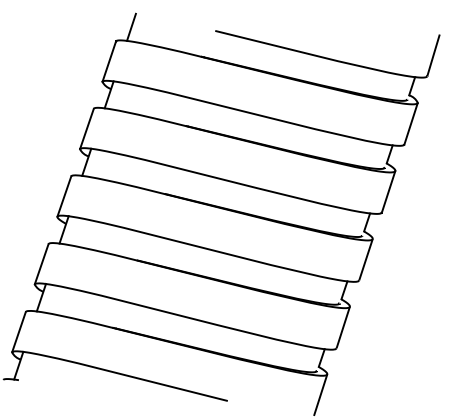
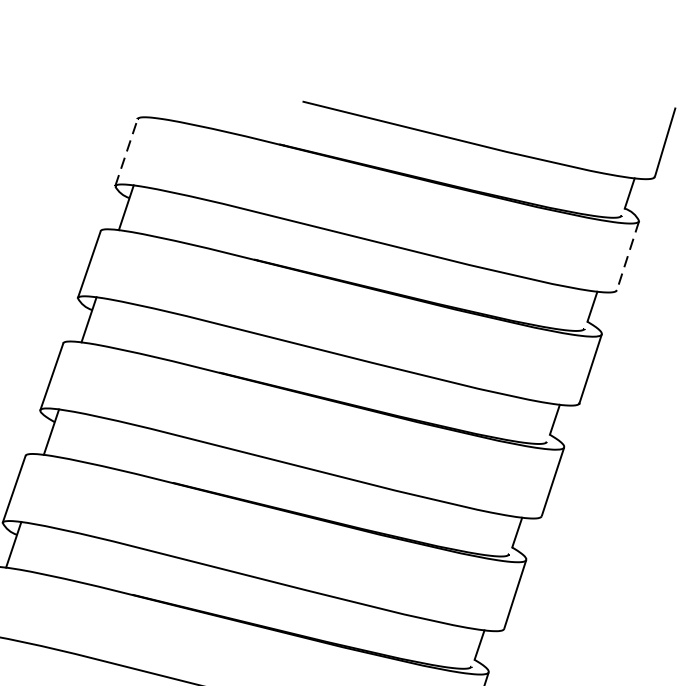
line: (131, 26) -> (163, 94), removed
line: (109, 61) -> (126, 152), solid -> dashed
line: (411, 123) -> (628, 255), solid -> dashed

